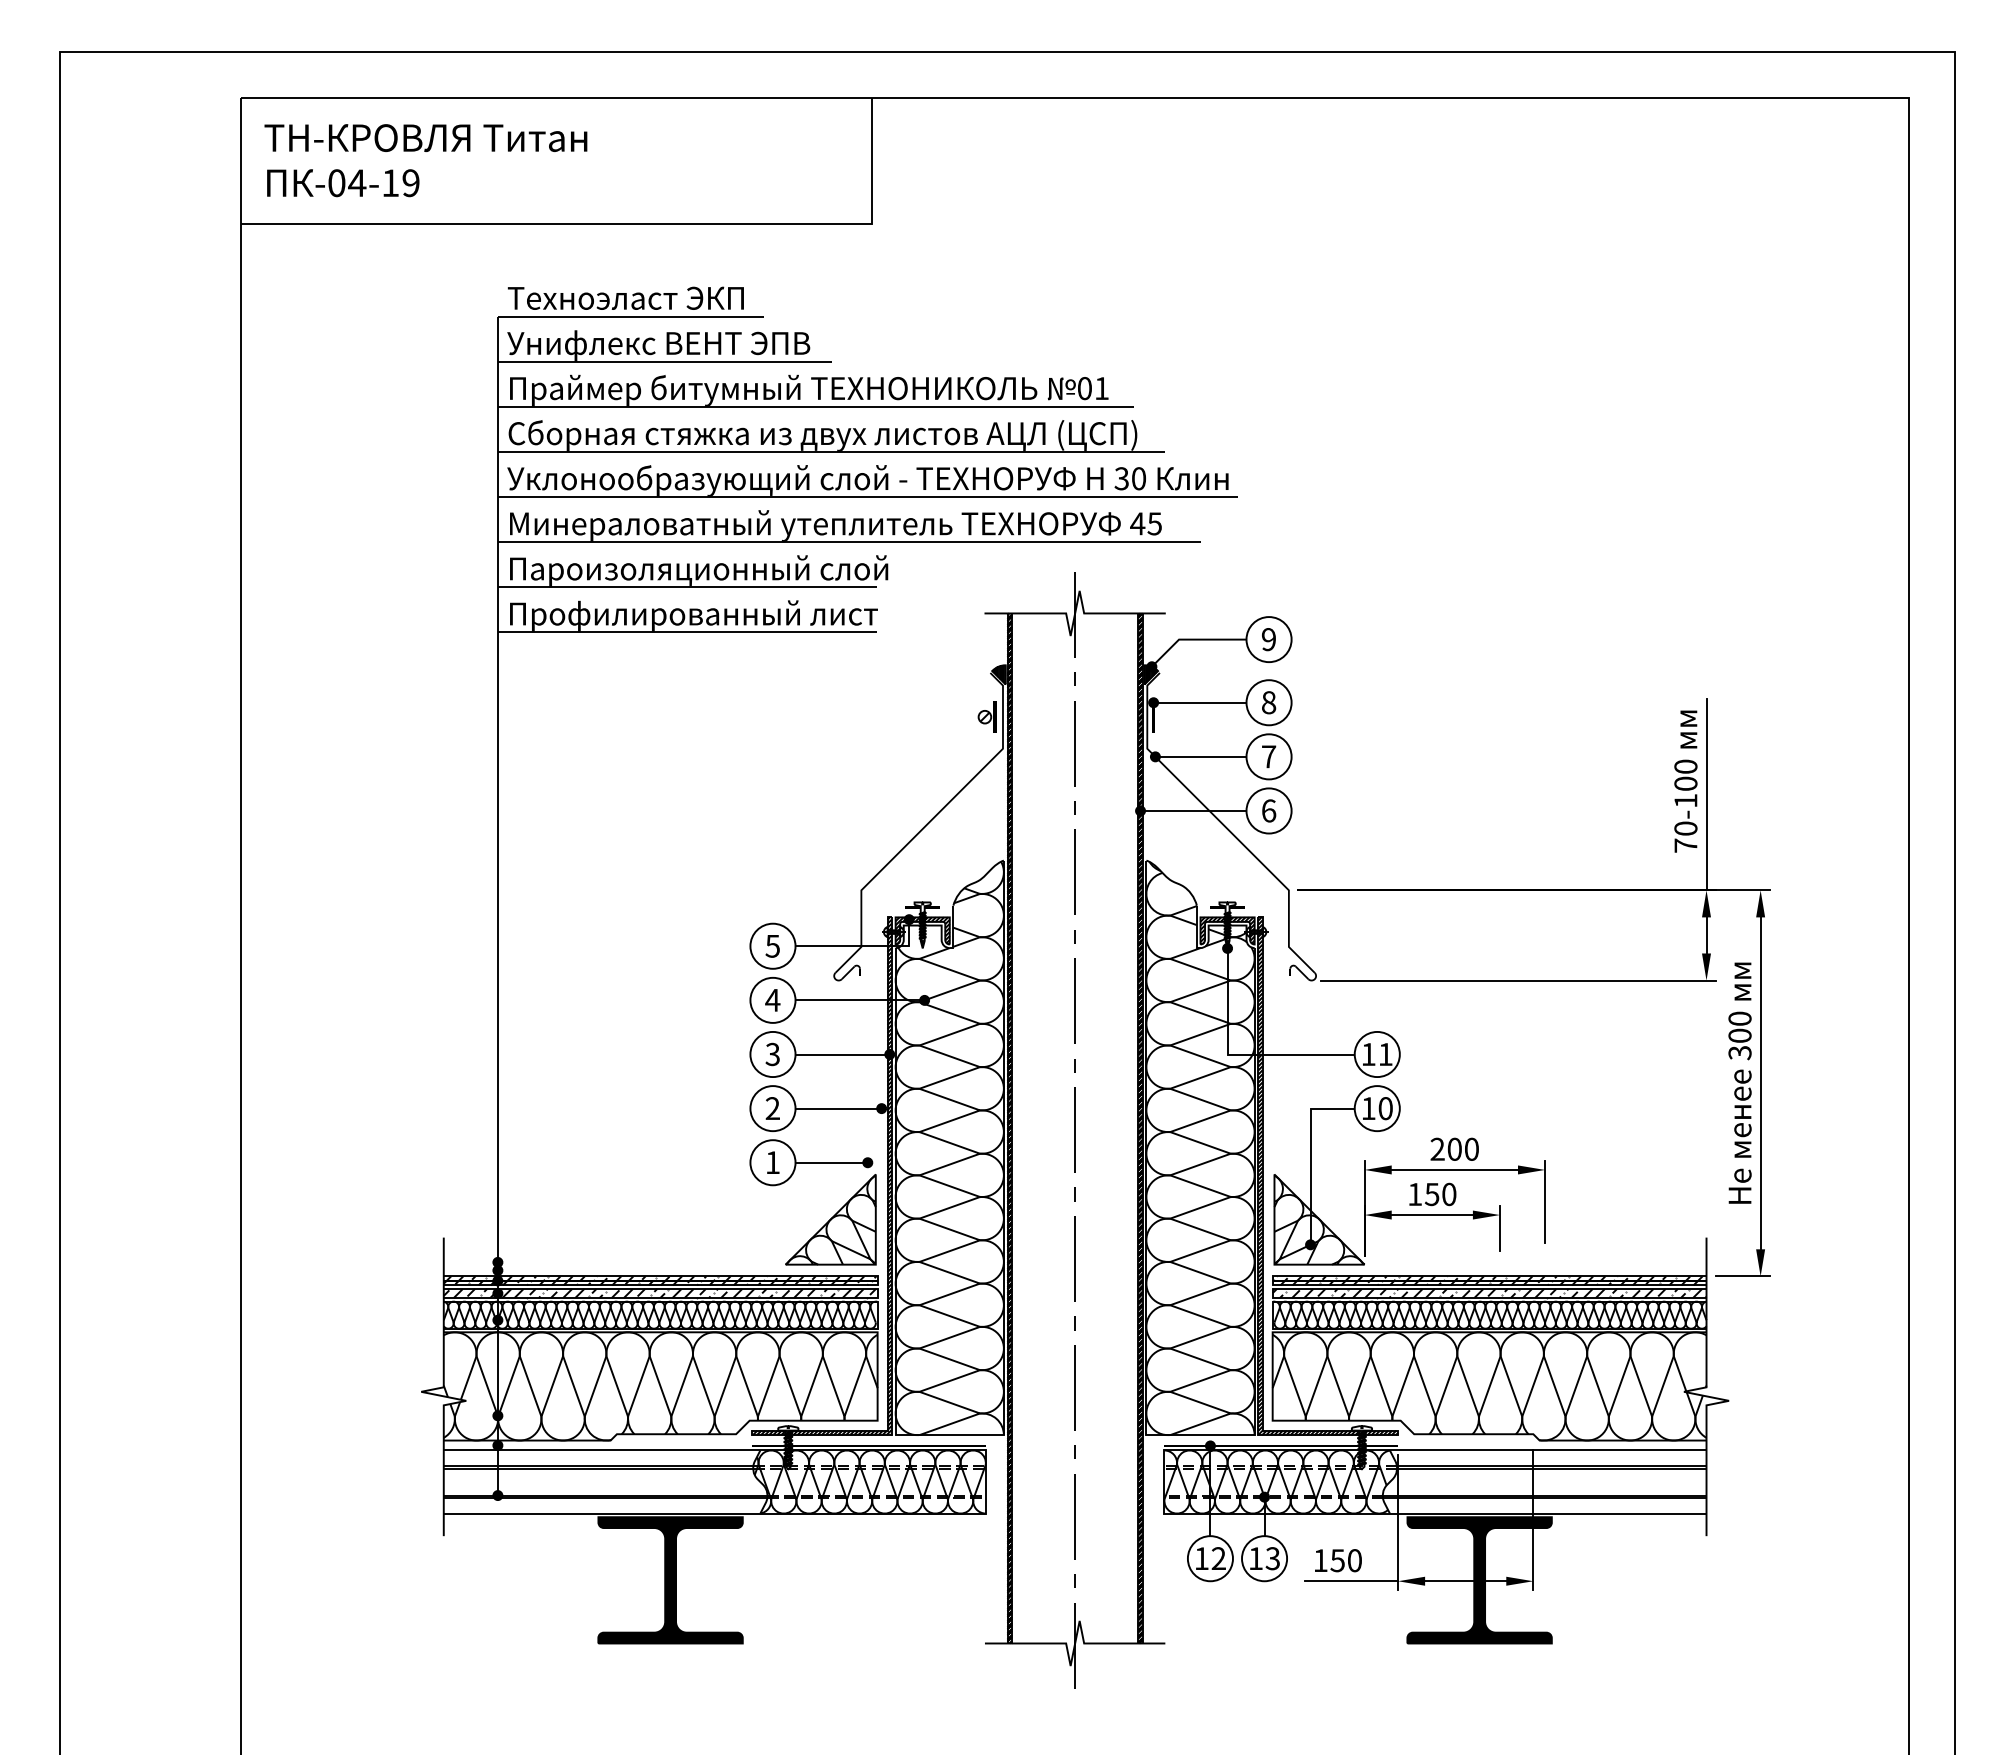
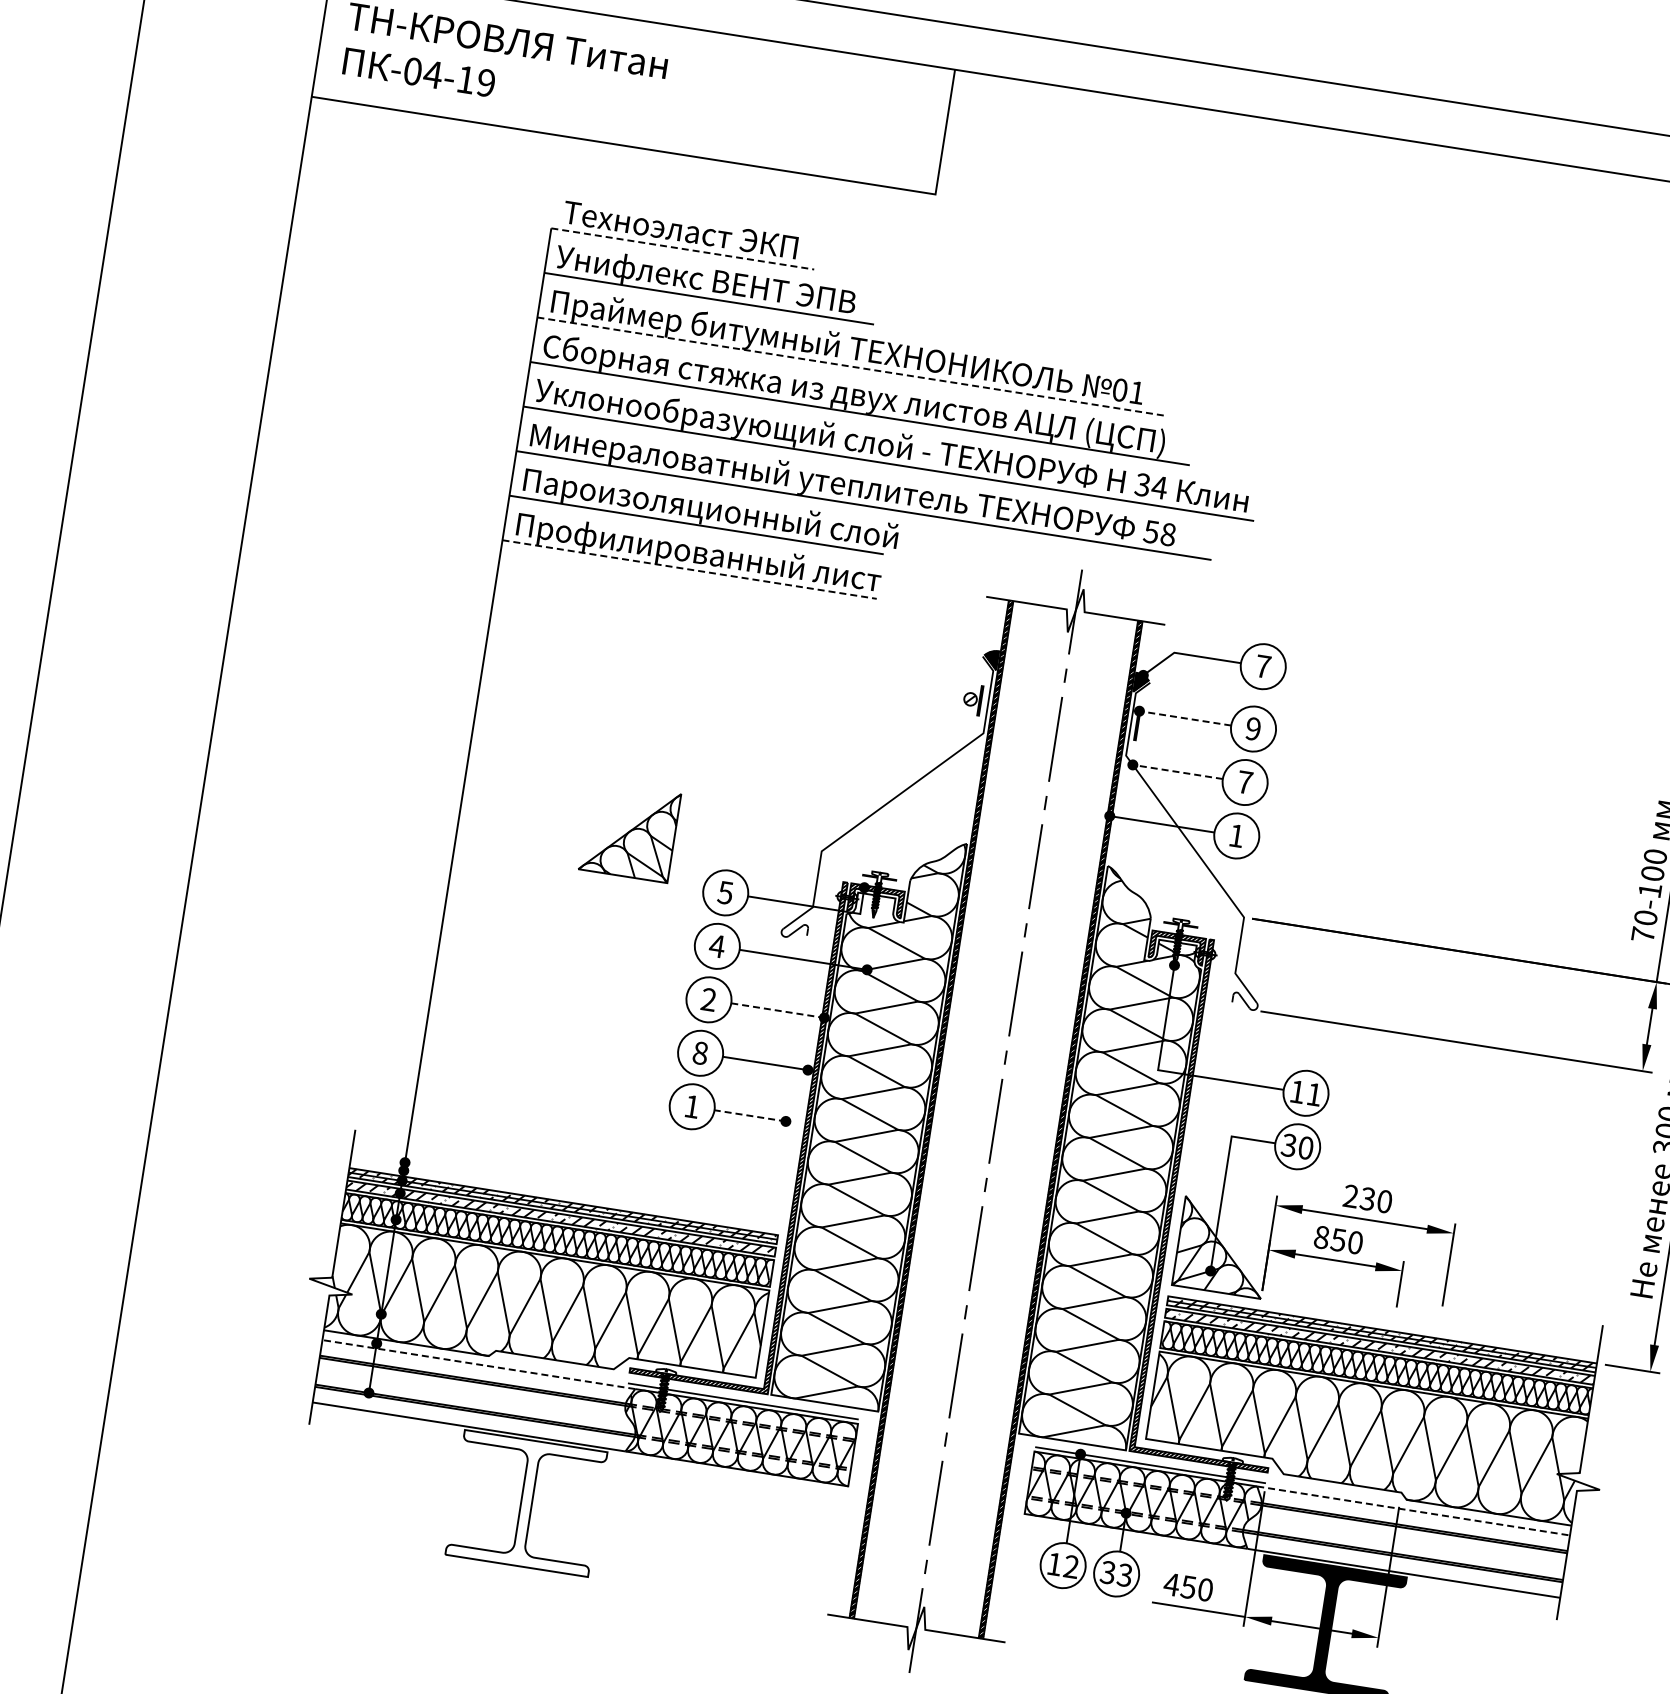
line: (631, 316) -> (683, 248), solid -> dashed
line: (815, 406) -> (851, 366), solid -> dashed
text: (1138, 478) -> (1159, 487), 30 -> 34
text: (1145, 523) -> (1159, 532), 45 -> 58
line: (687, 632) -> (689, 569), solid -> dashed
text: (1269, 639) -> (1263, 666), 9 -> 7
line: (1200, 702) -> (1185, 718), solid -> dashed
text: (1268, 702) -> (1252, 728), 8 -> 9
line: (1200, 756) -> (1177, 771), solid -> dashed
text: (1269, 810) -> (1237, 835), 6 -> 1
text: (772, 1054) -> (708, 999), 3 -> 2
line: (843, 1054) -> (778, 1010), solid -> dashed
text: (772, 1108) -> (700, 1053), 2 -> 8
text: (1368, 1108) -> (1288, 1145), 10 -> 30
text: (1454, 1148) -> (1367, 1198), 200 -> 230
line: (831, 1162) -> (750, 1115), solid -> dashed
text: (1415, 1194) -> (1322, 1237), 150 -> 850
part: (830, 1219) -> (629, 831), moved
line: (601, 1450) -> (478, 1364), solid -> dashed
line: (1548, 1450) -> (1413, 1511), solid -> dashed
text: (1255, 1558) -> (1107, 1572), 13 -> 33
text: (1320, 1560) -> (1171, 1584), 150 -> 450
fill: (670, 1580) -> (526, 1503), removed

